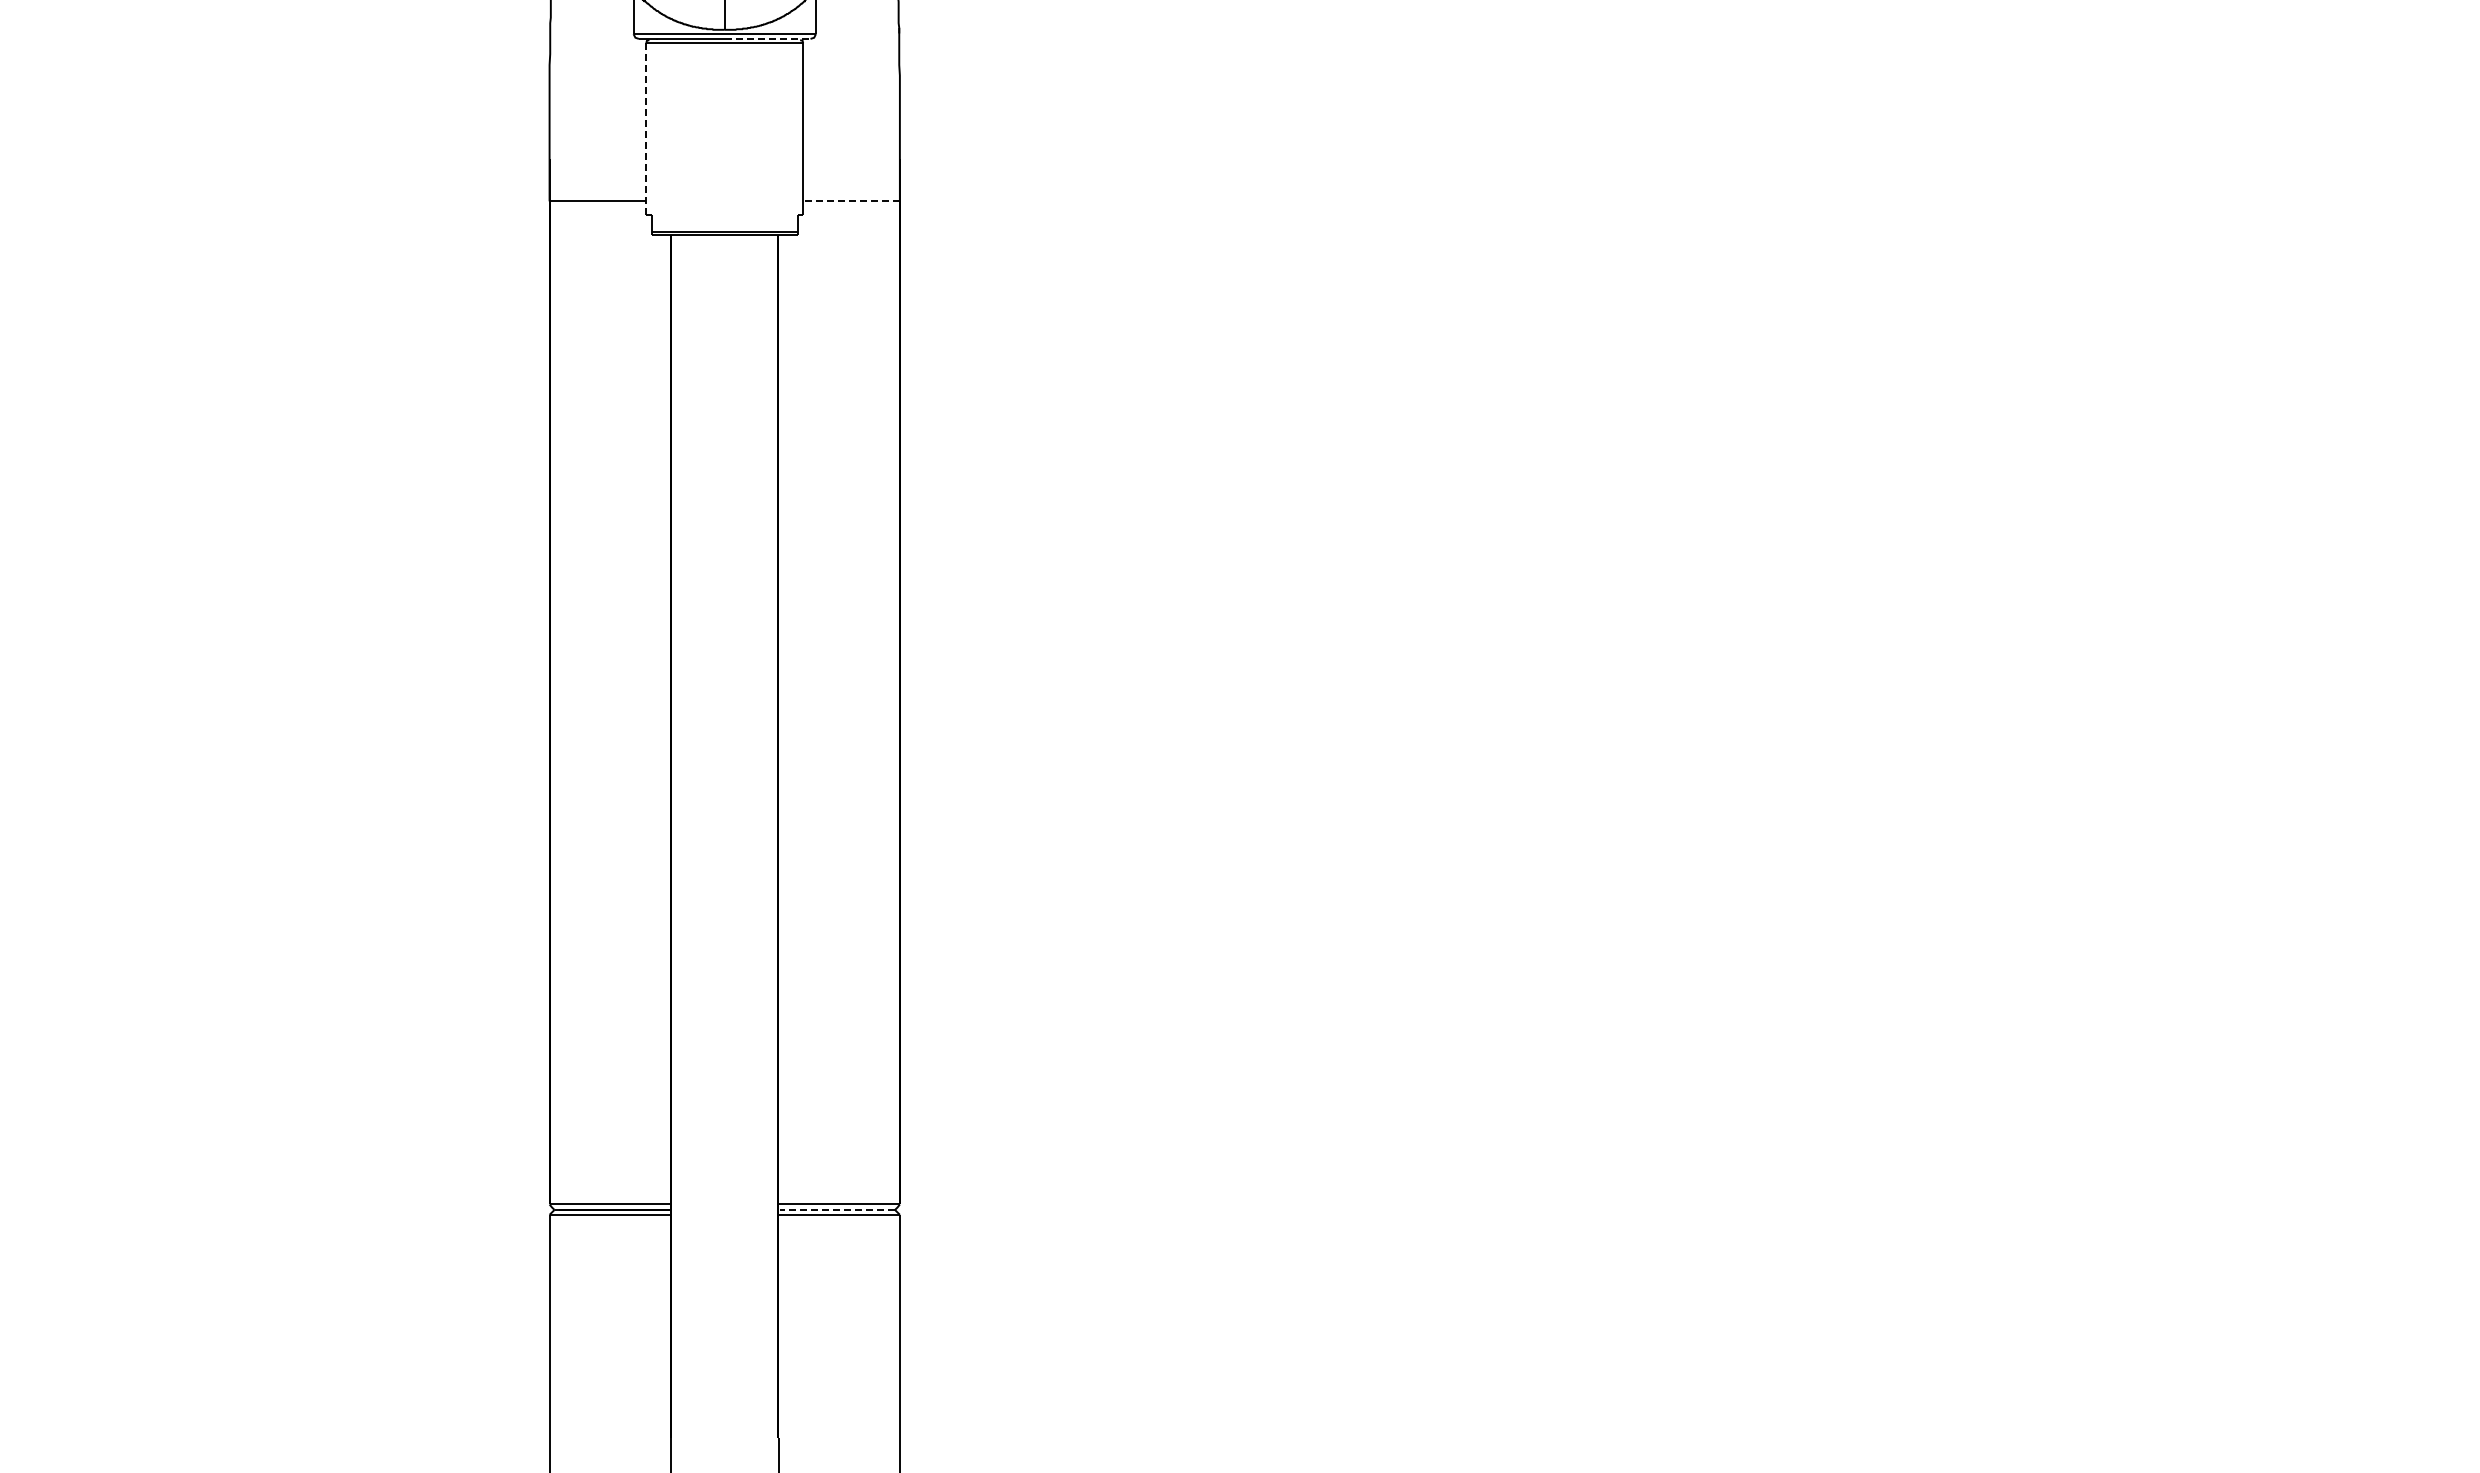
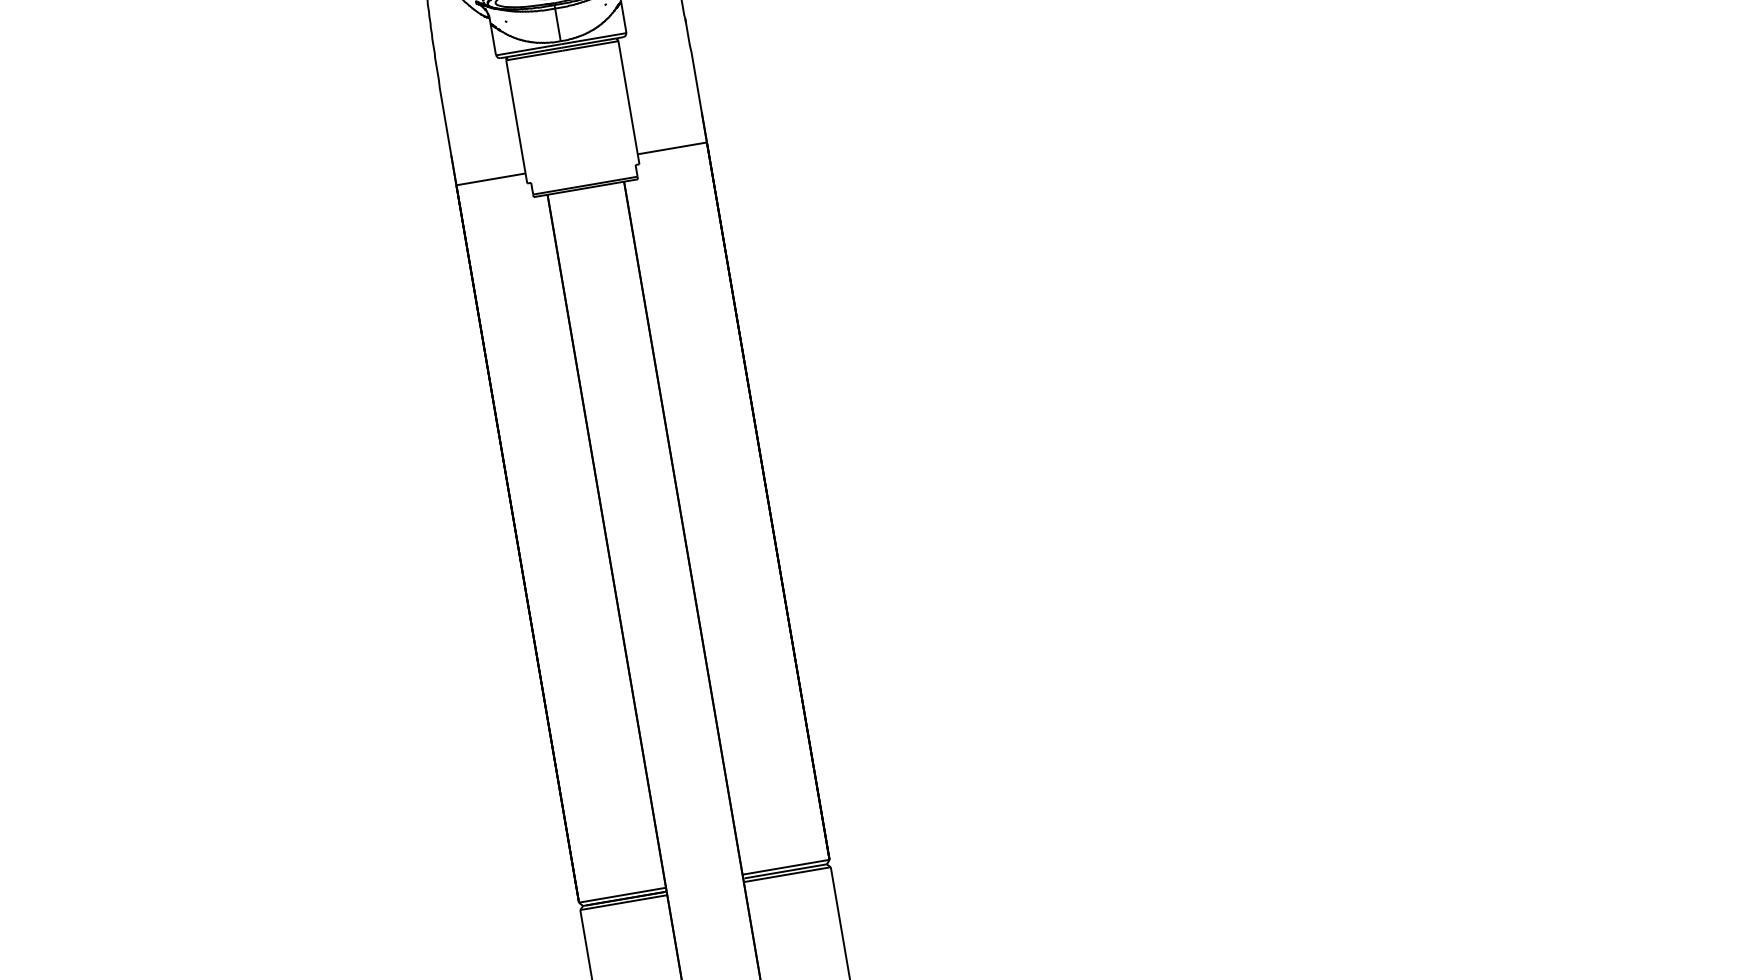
line: (767, 38) -> (592, 42), dashed -> solid
line: (646, 129) -> (516, 122), dashed -> solid
line: (851, 201) -> (672, 148), dashed -> solid
line: (837, 1209) -> (785, 871), dashed -> solid

